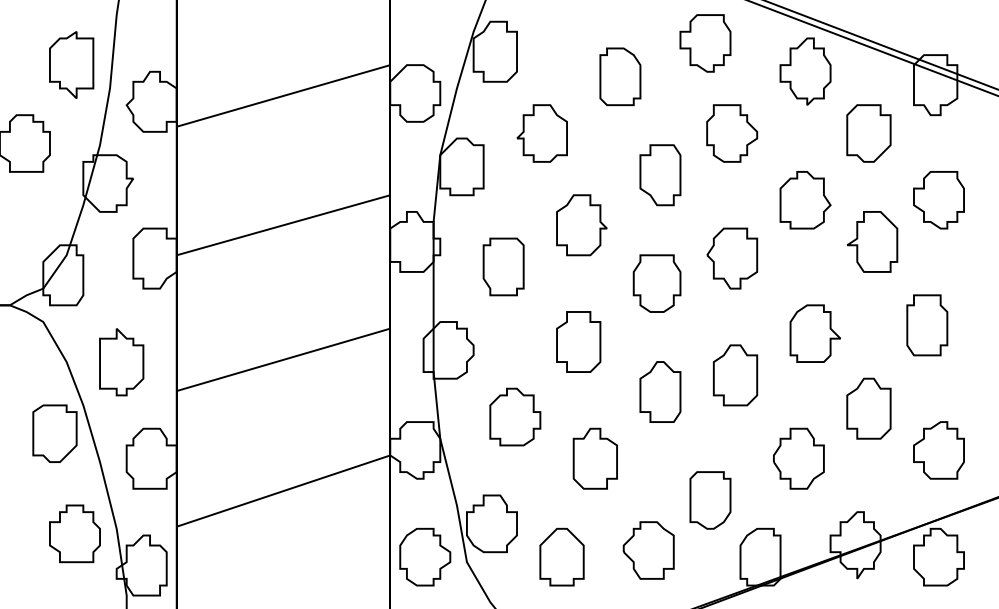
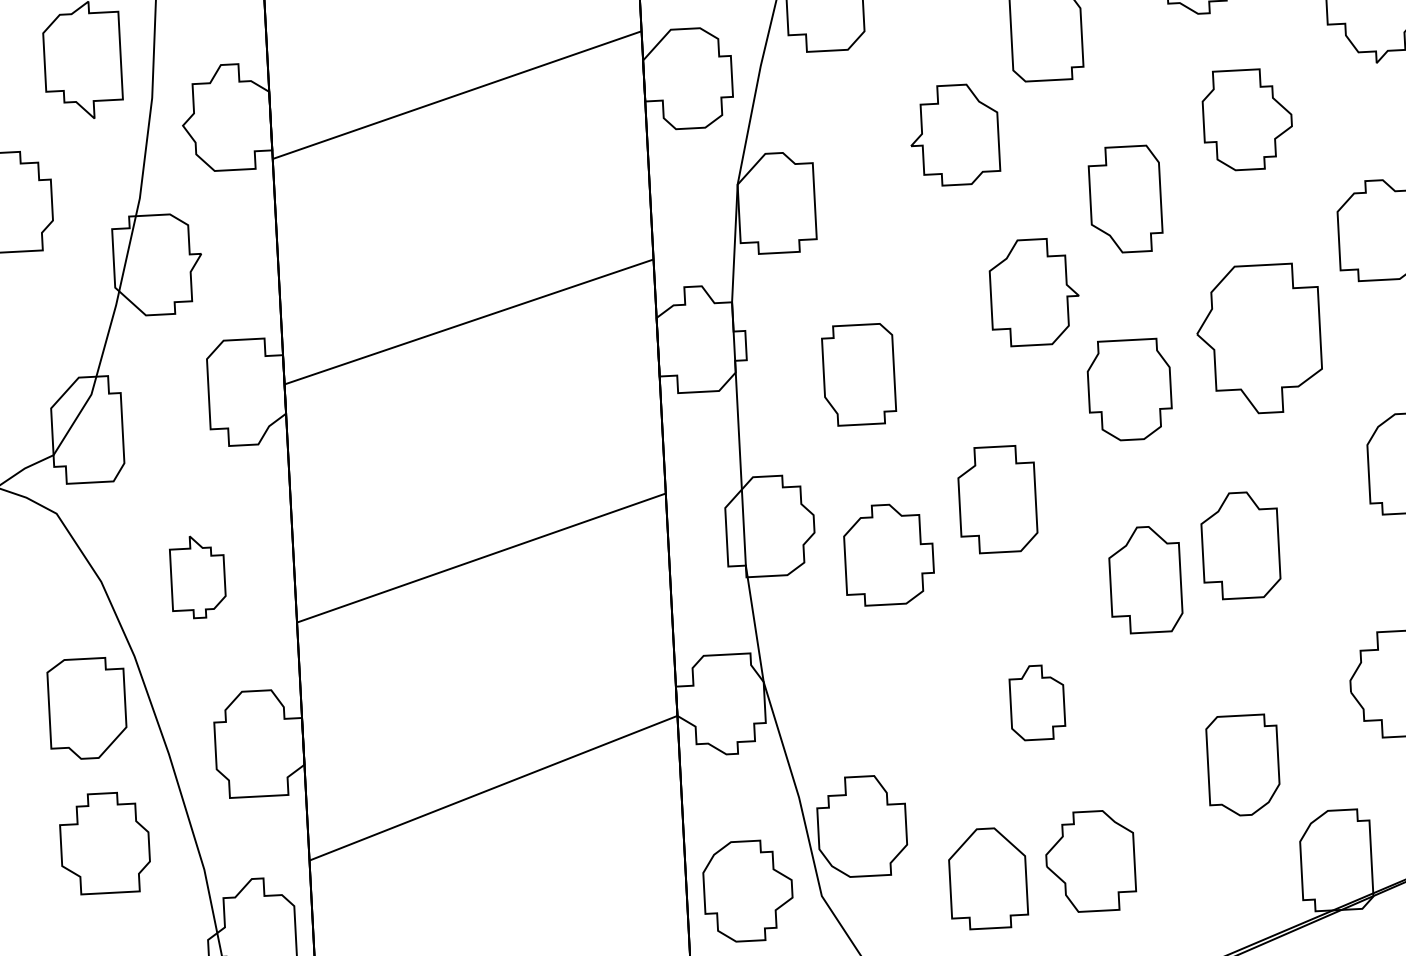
part: (541, 133) -> (953, 135), moved
part: (581, 225) -> (1033, 292), moved
part: (732, 258) -> (1259, 338), size x1.4
part: (121, 362) -> (197, 577), size x0.7
part: (735, 375) -> (1240, 545), moved
part: (515, 416) -> (889, 553), moved
part: (594, 458) -> (1036, 702), size x0.7
part: (74, 533) -> (104, 842), moved
part: (648, 550) -> (1090, 861), moved

